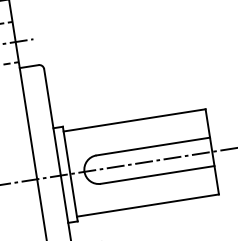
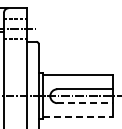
line: (158, 175) -> (85, 103), solid -> dashed
line: (148, 206) -> (78, 117), solid -> dashed

